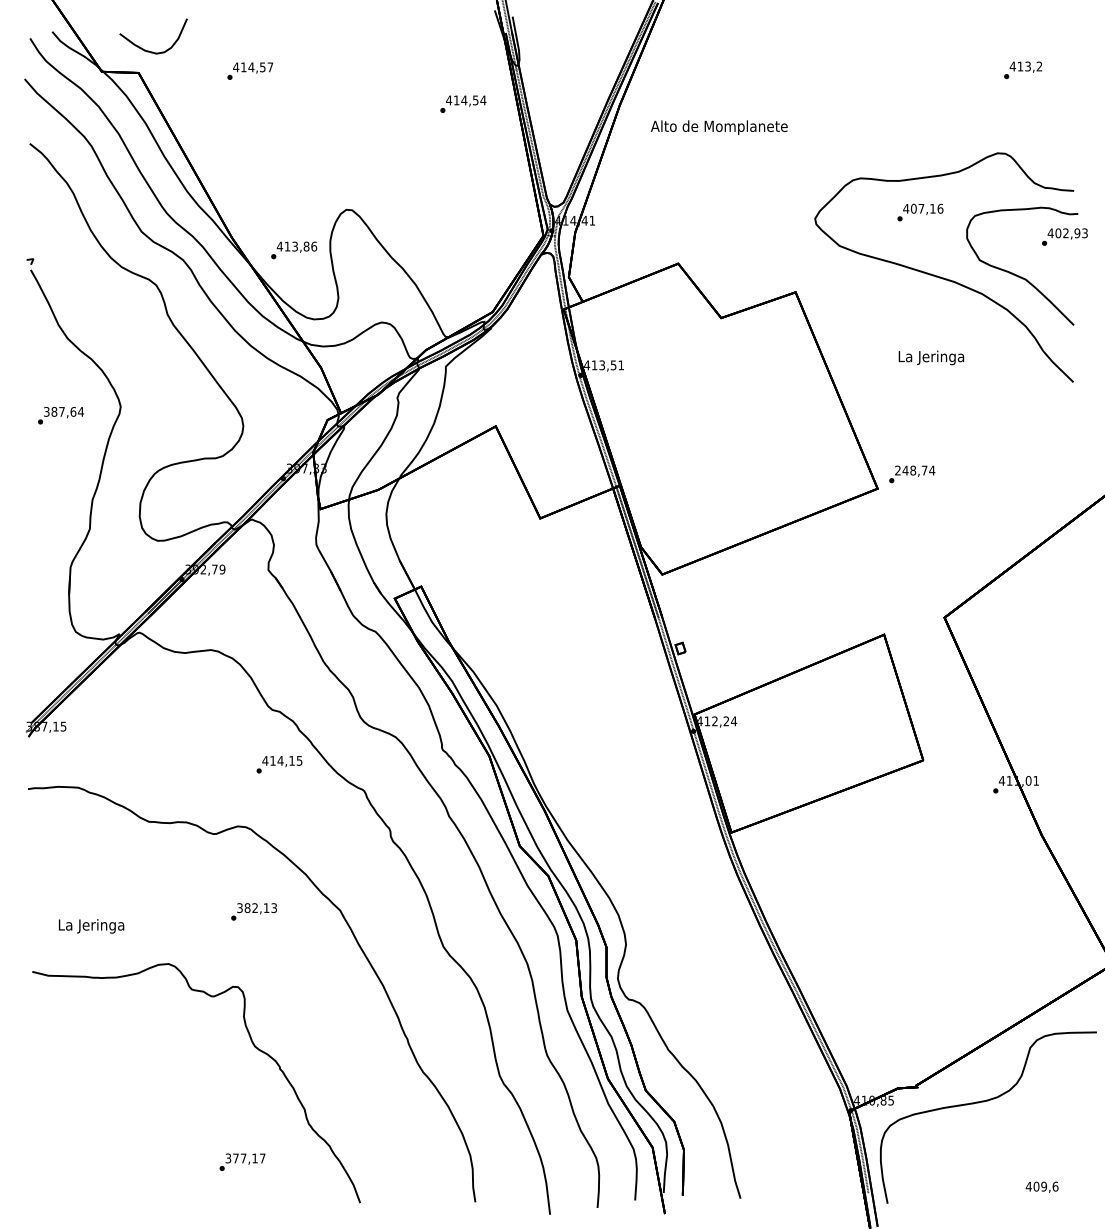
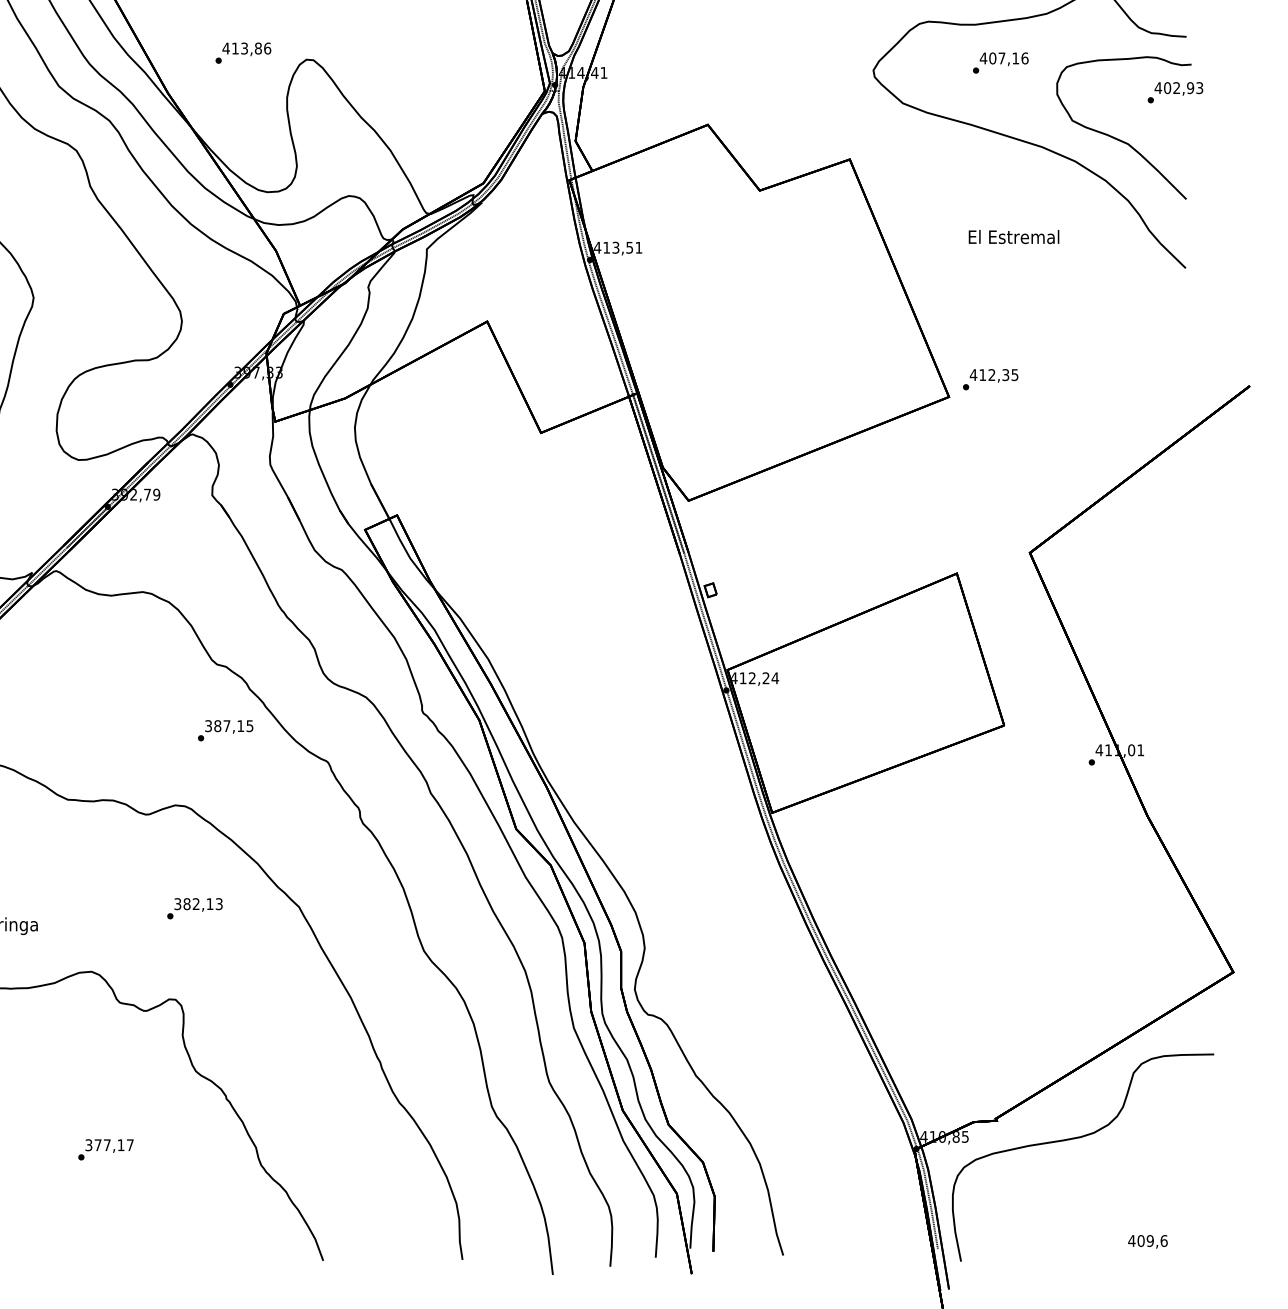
text: (294, 250) -> (243, 53), moved
text: (931, 357) -> (1014, 238), La Jeringa -> El Estremal
text: (914, 470) -> (993, 374), 248,74 -> 412,35
text: (272, 760) -> (217, 725), 414,15 -> 387,15
text: (242, 1161) -> (105, 1148), moved

